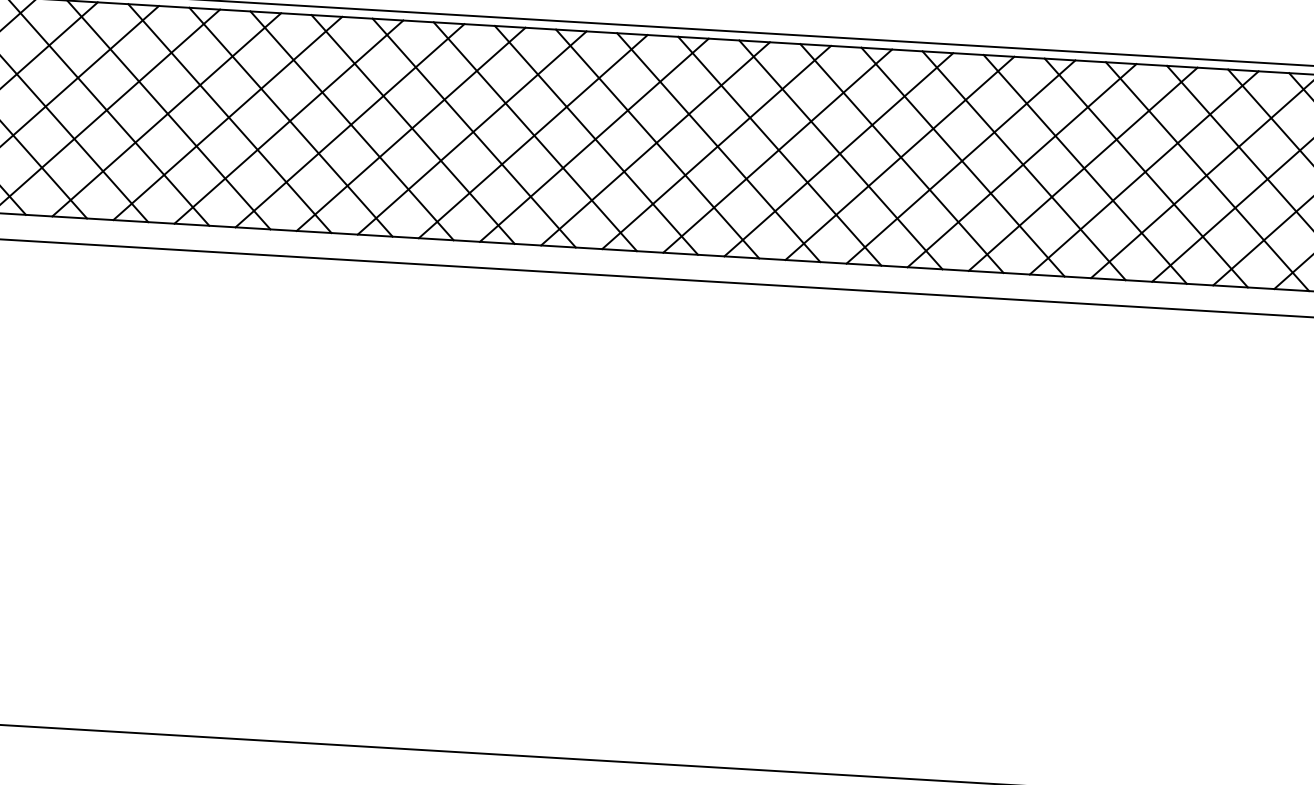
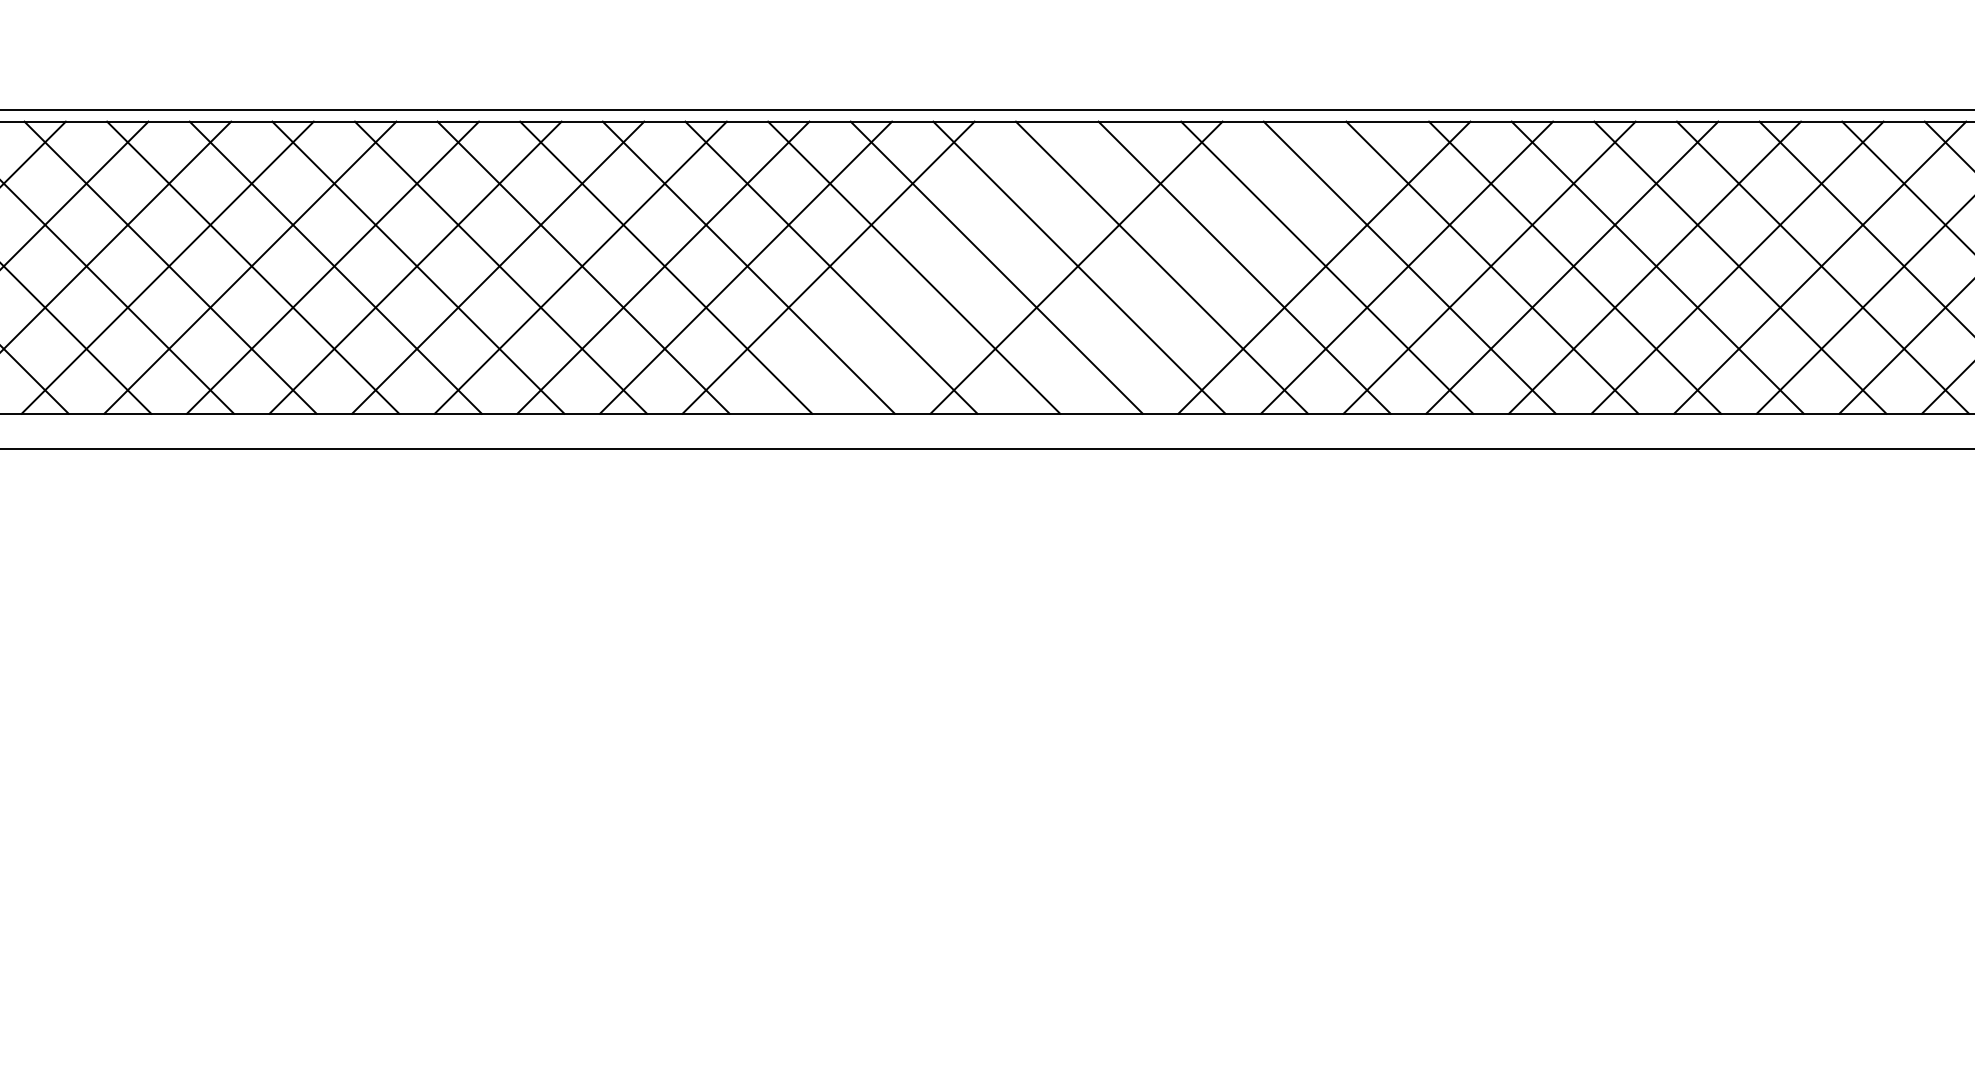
line: (655, 143) -> (911, 267), removed
line: (716, 147) -> (993, 267), removed
line: (839, 154) -> (1159, 267), removed
line: (899, 158) -> (1241, 267), removed

